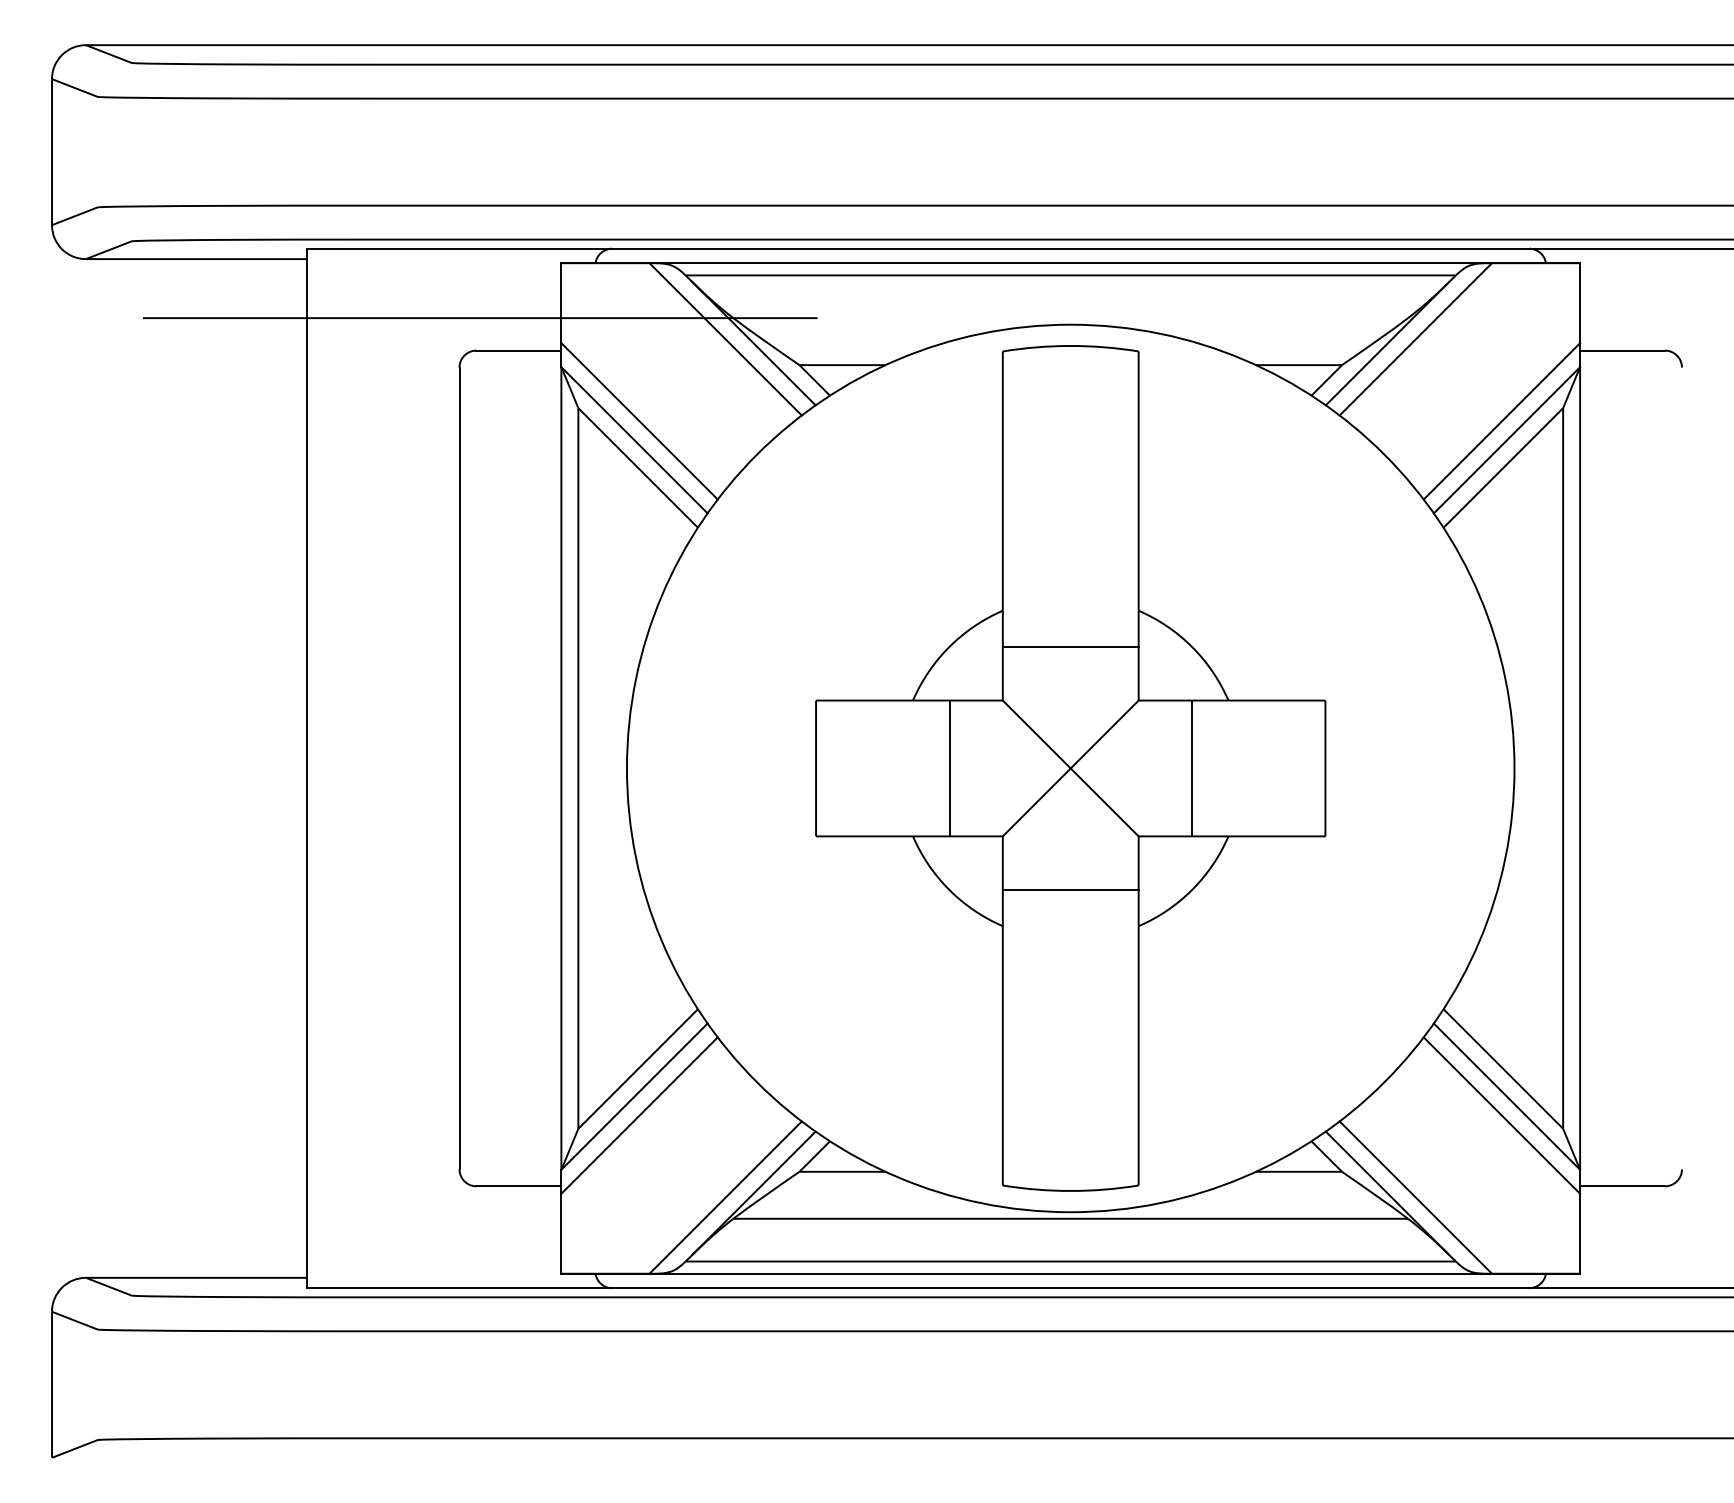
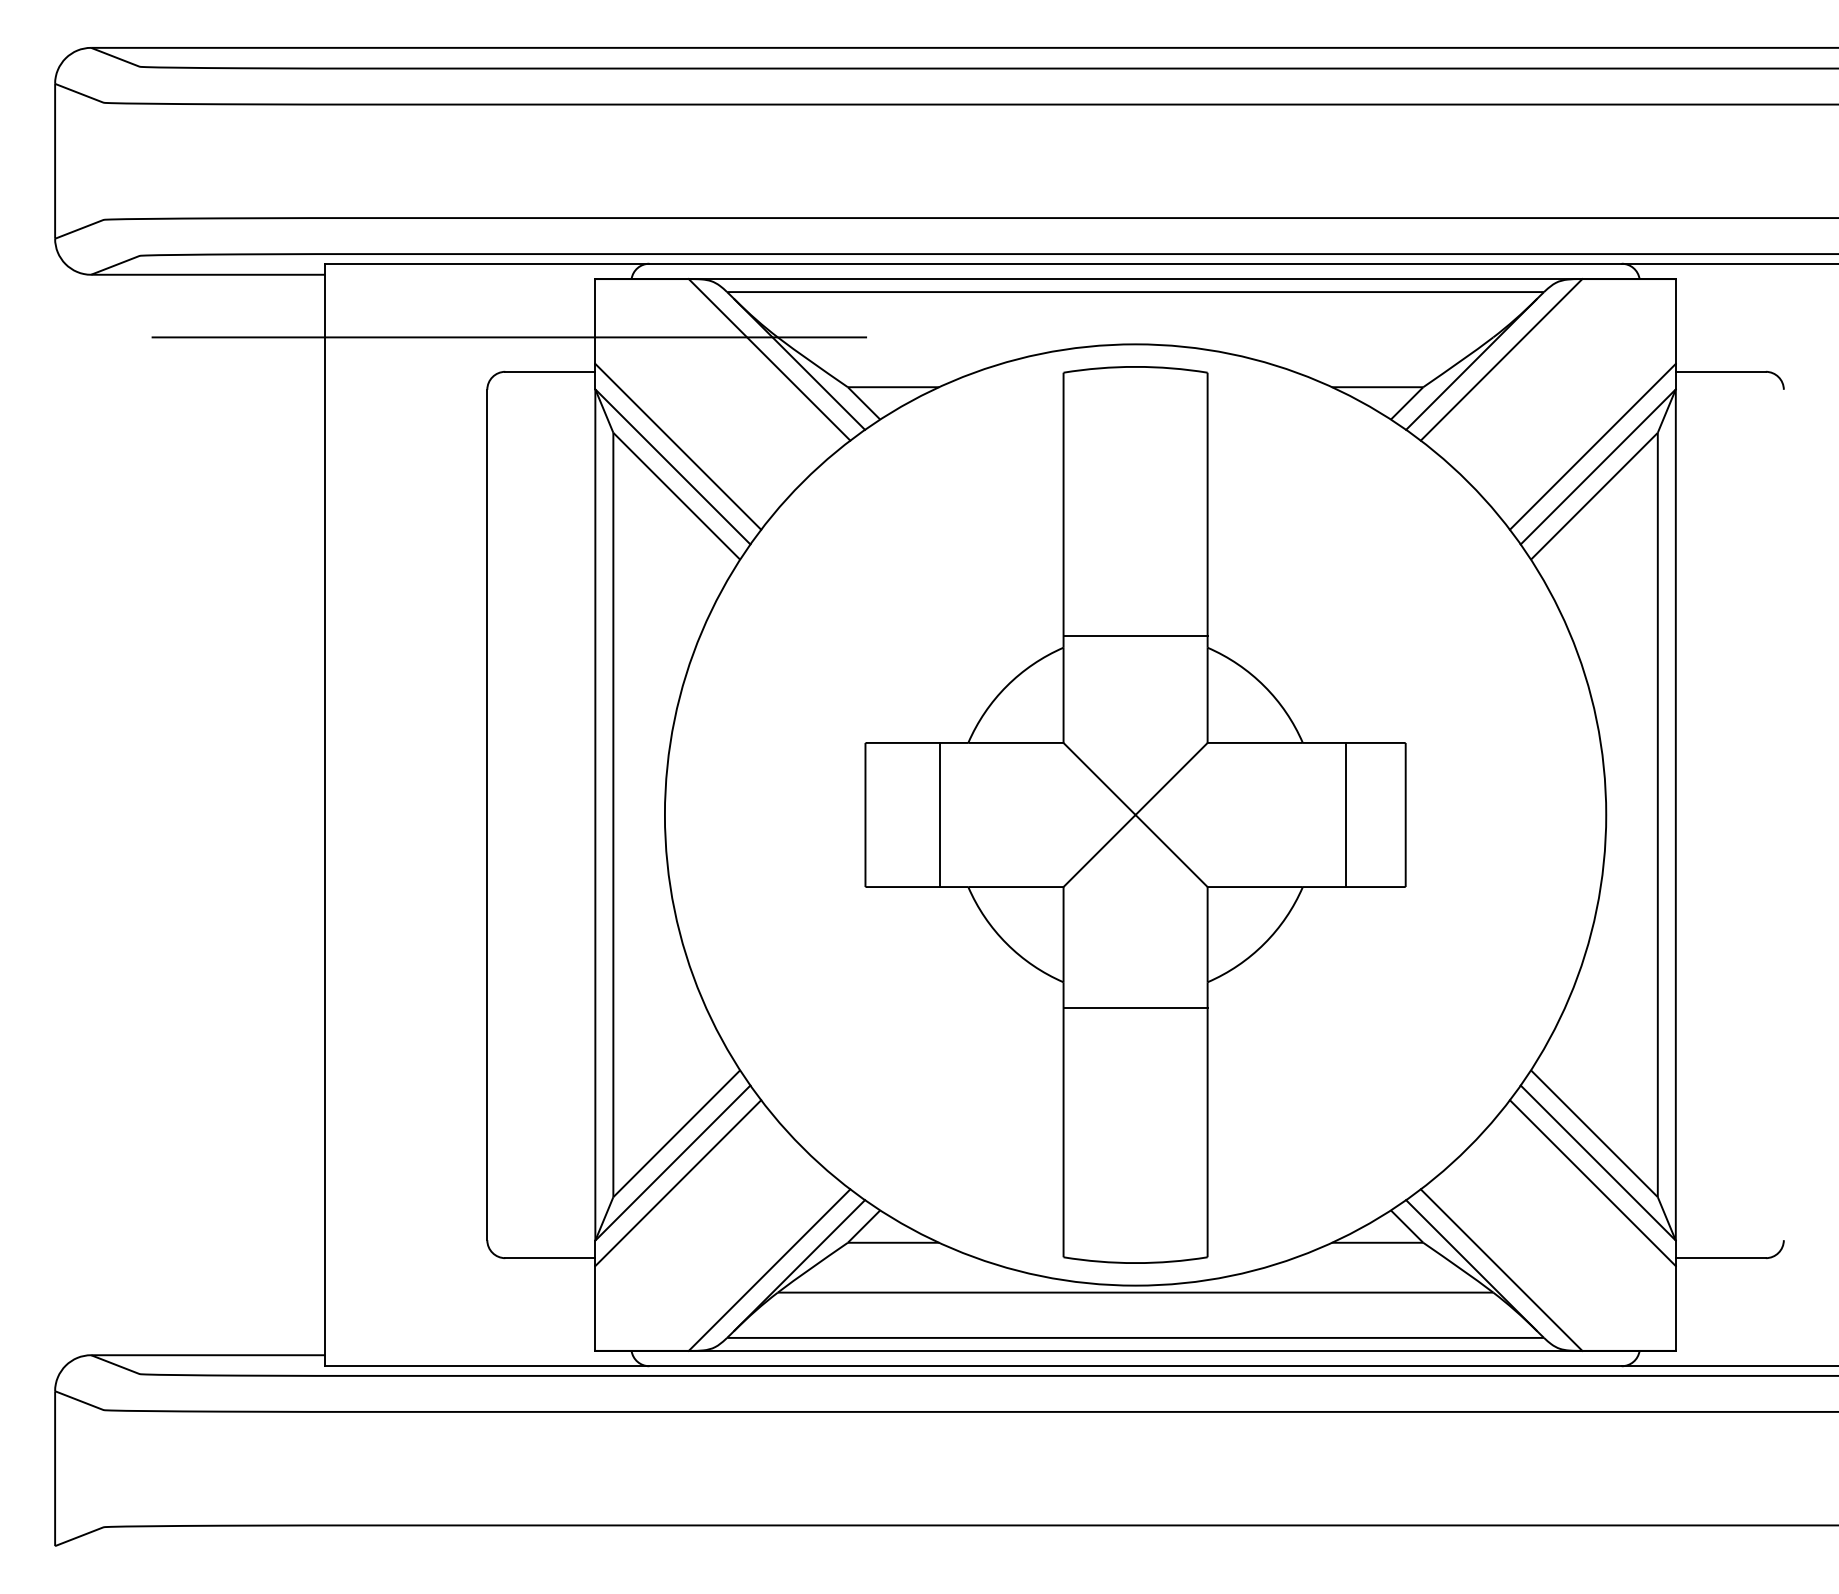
line: (1070, 647) -> (1135, 635), moved
line: (949, 768) -> (940, 815), moved
line: (1191, 768) -> (1345, 815), moved
line: (1070, 889) -> (1135, 1008), moved

